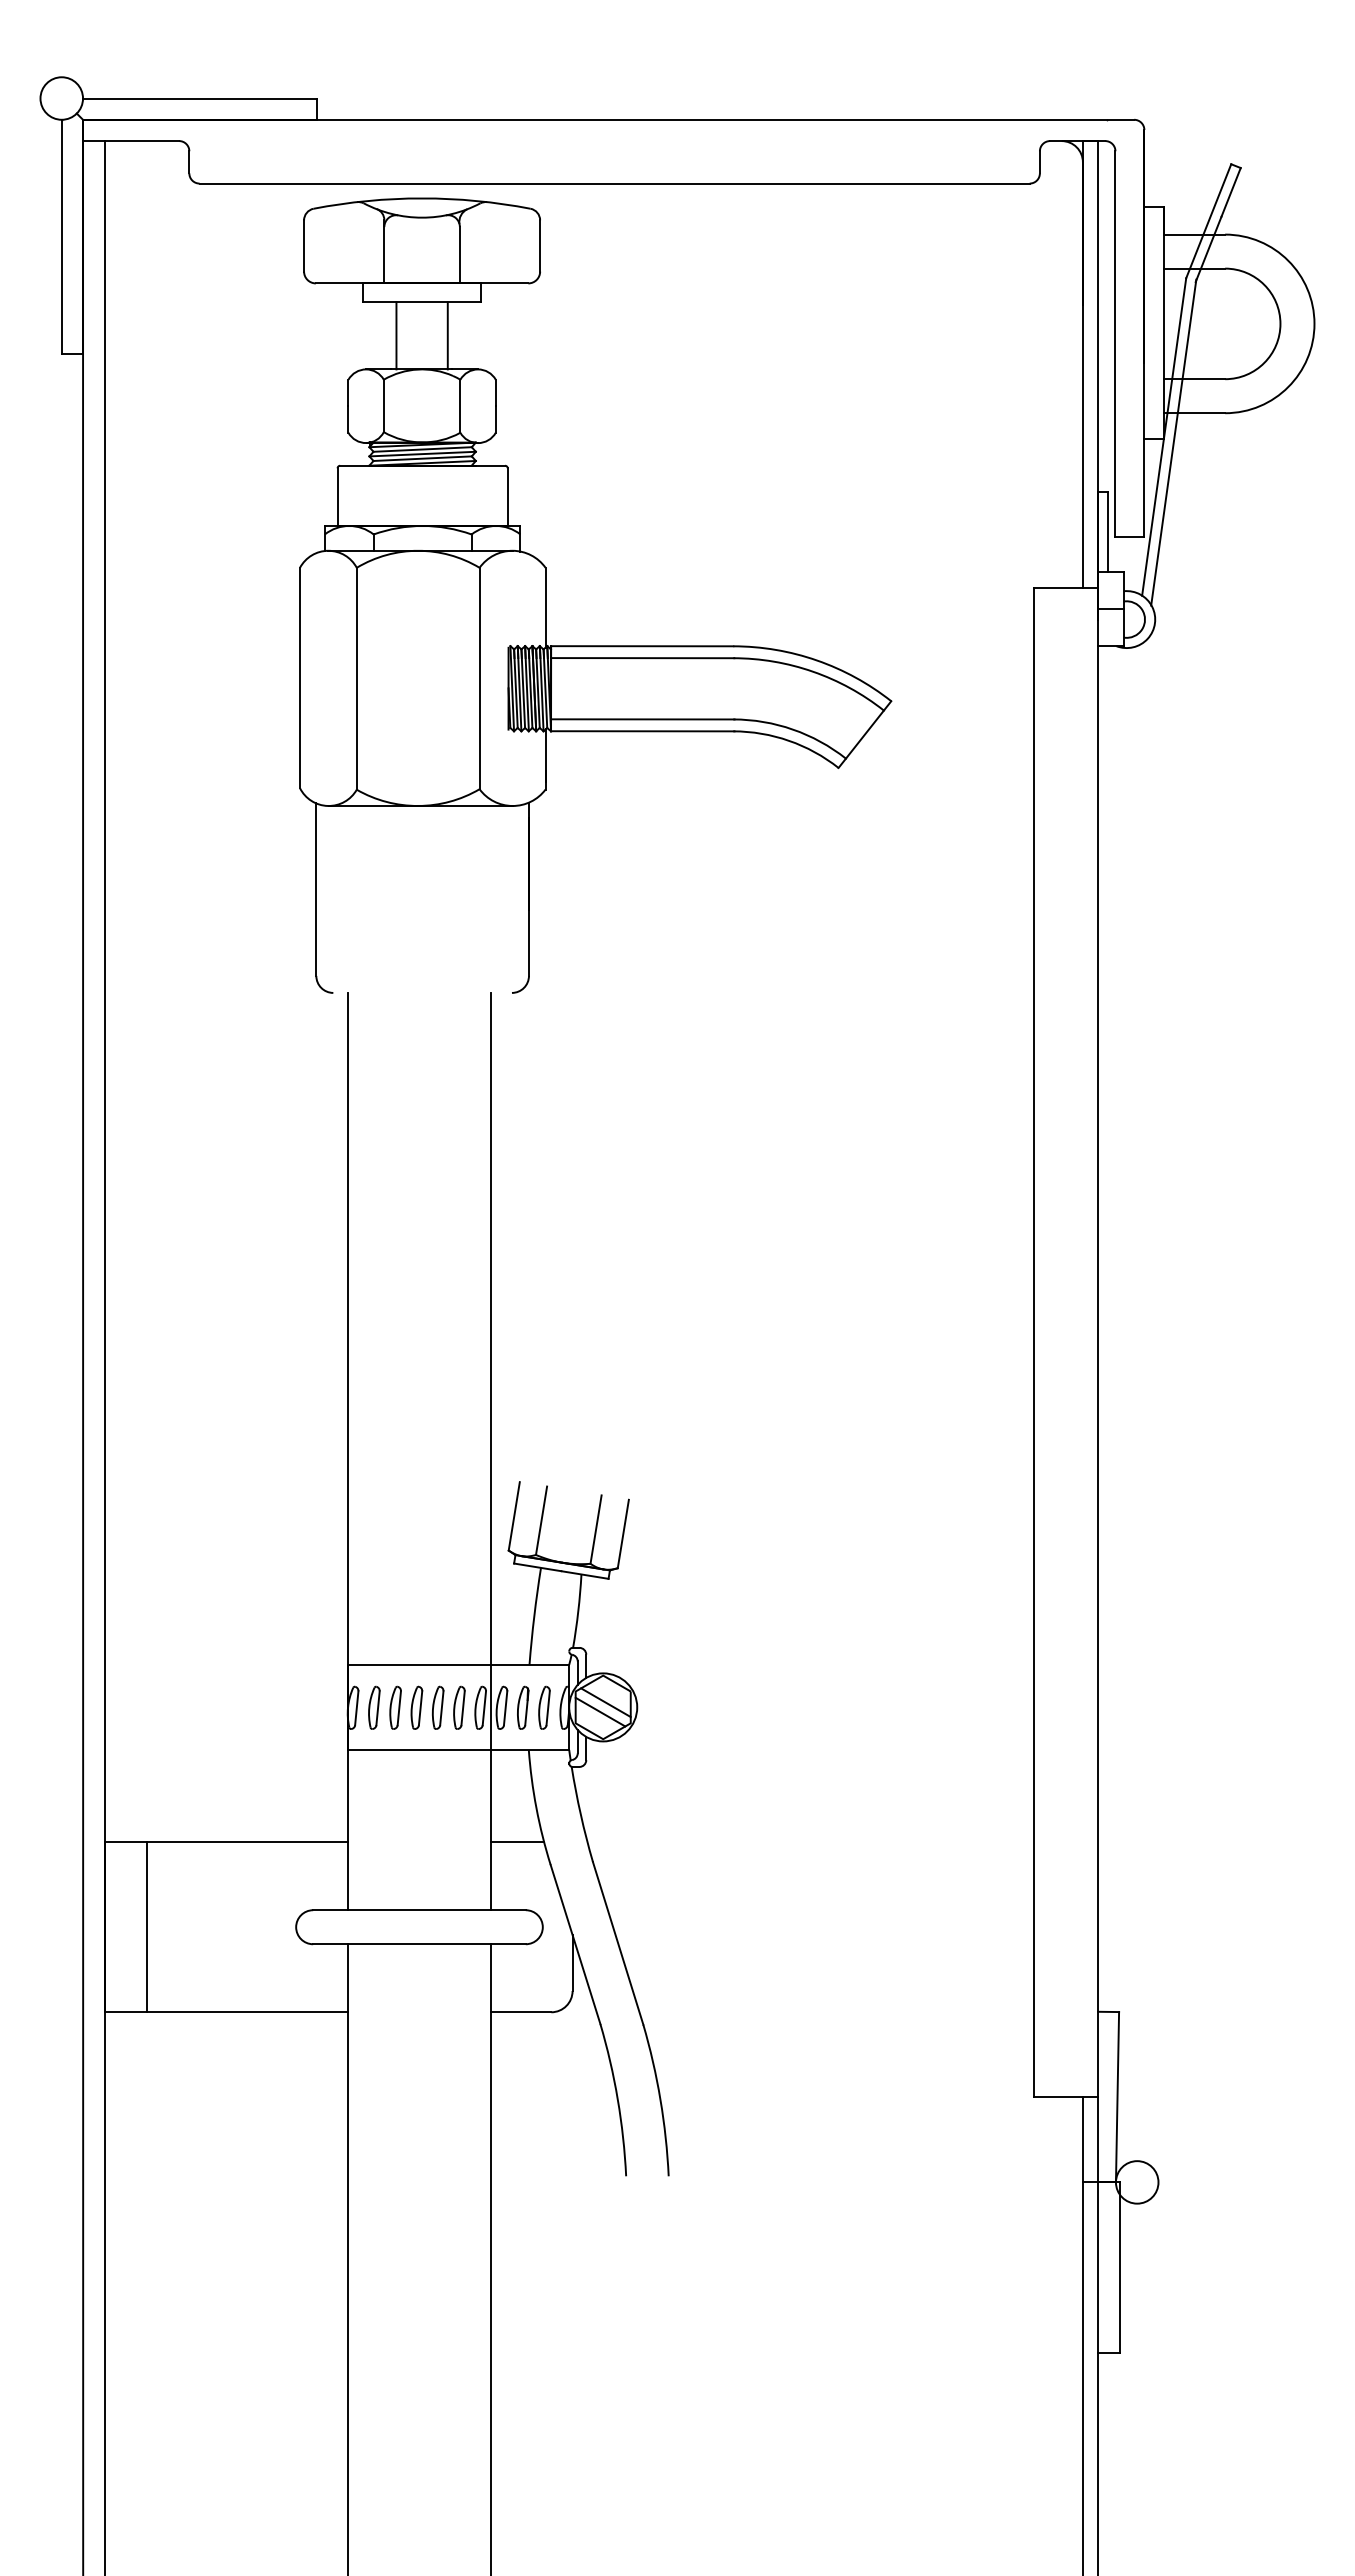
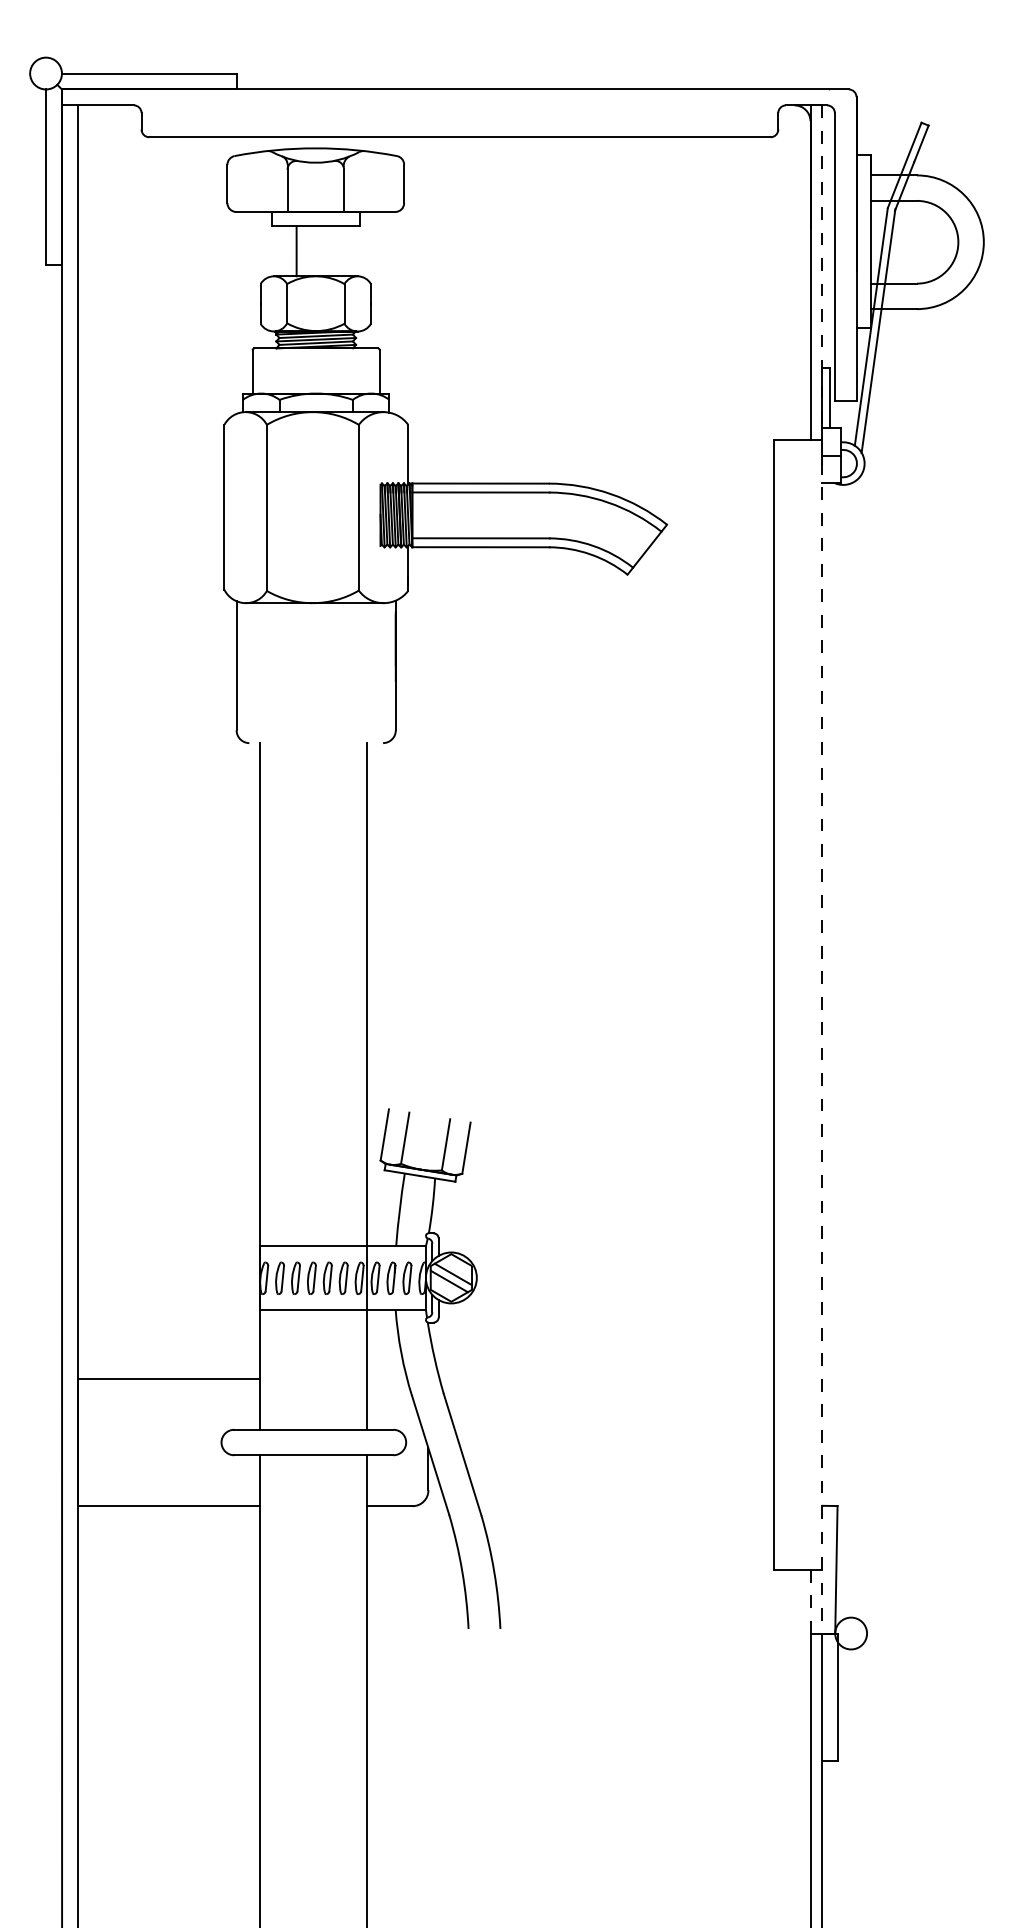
line: (447, 335) -> (334, 250), removed
line: (1098, 1161) -> (822, 869), solid -> dashed
line: (517, 1842) -> (387, 1379), removed
line: (147, 1927) -> (110, 1442), removed
line: (1082, 2139) -> (810, 1601), solid -> dashed

